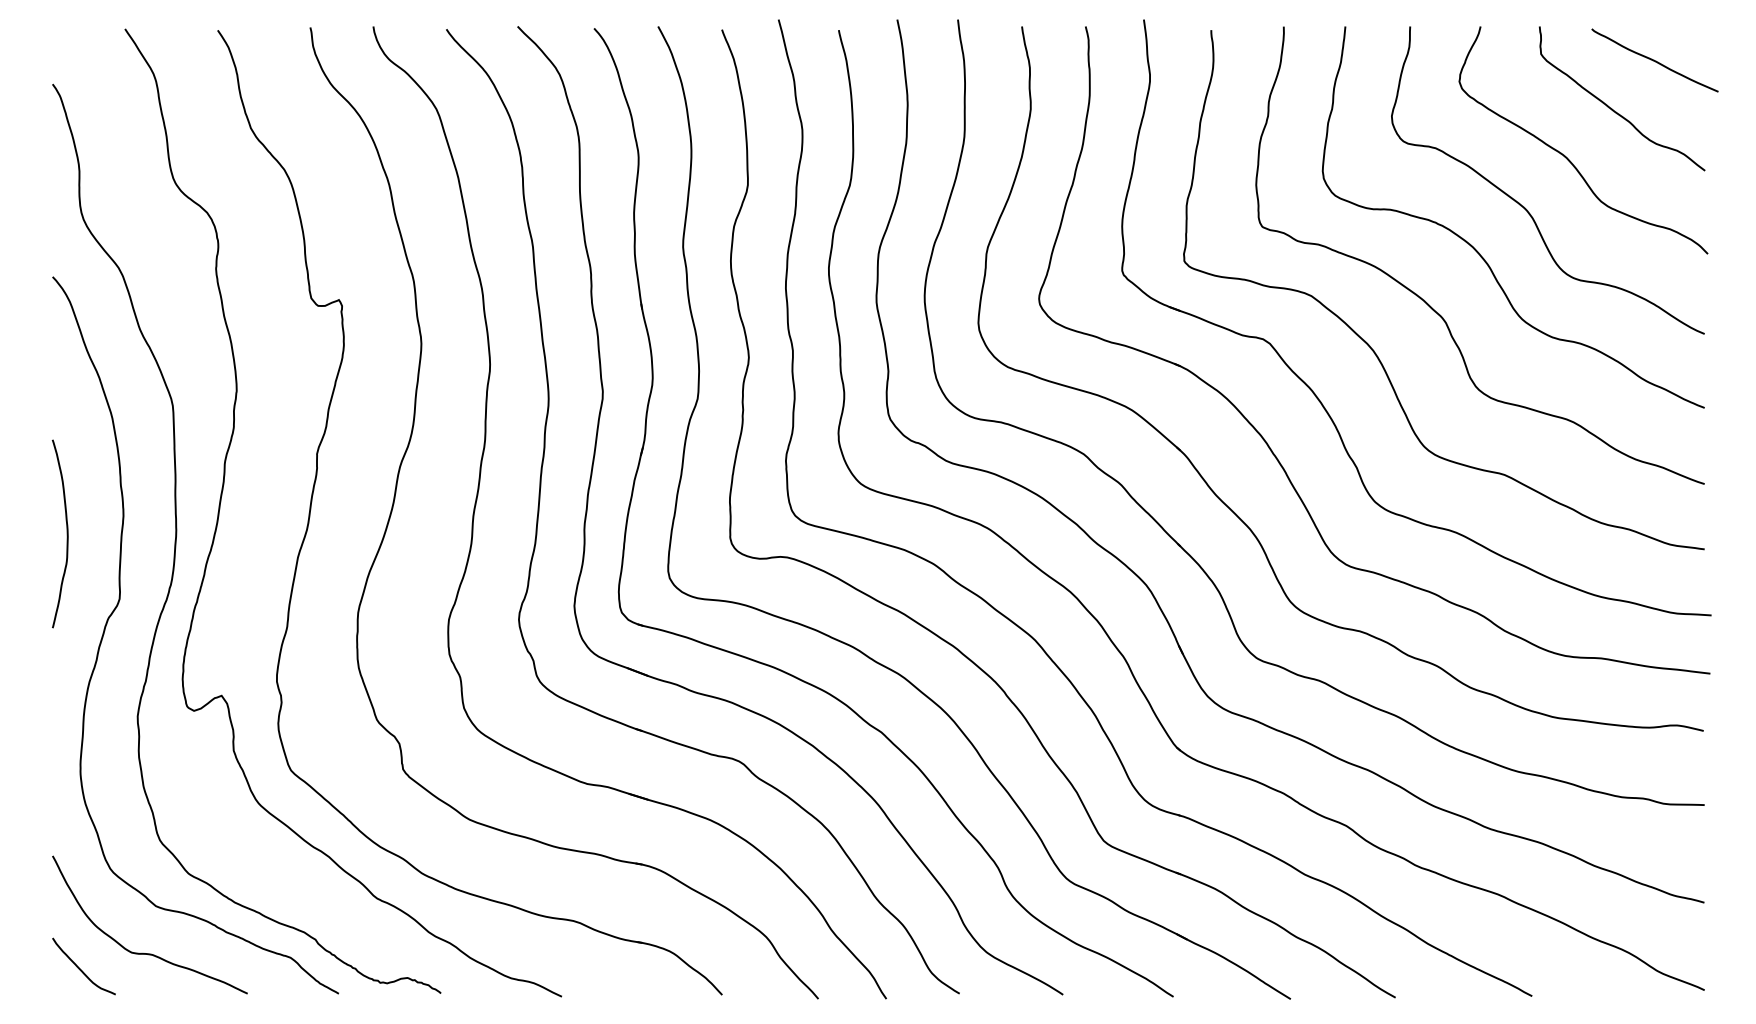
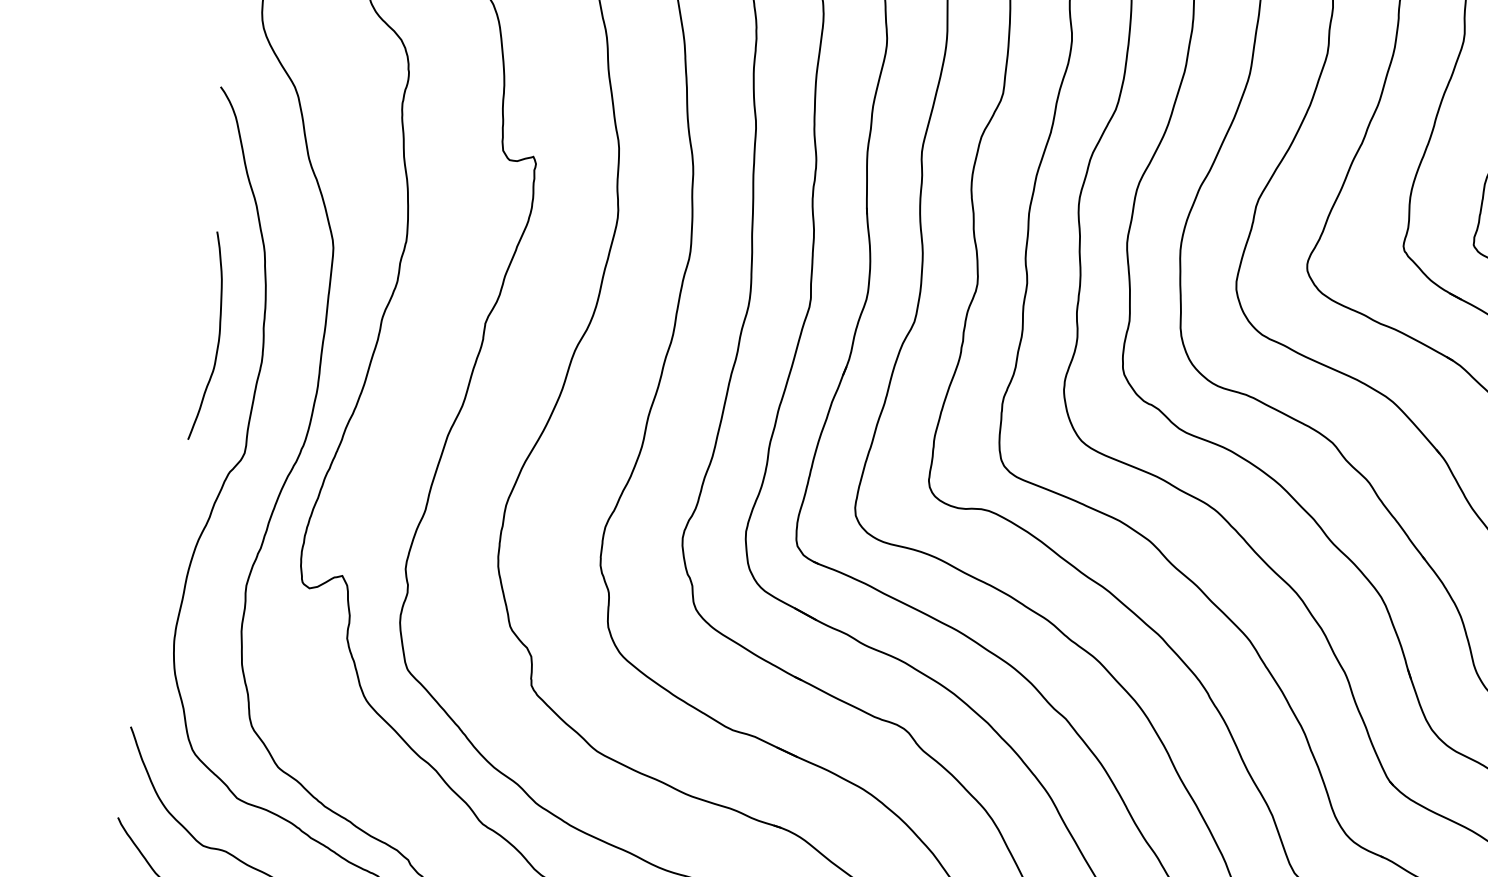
curve: (66, 533) -> (217, 337), moved

